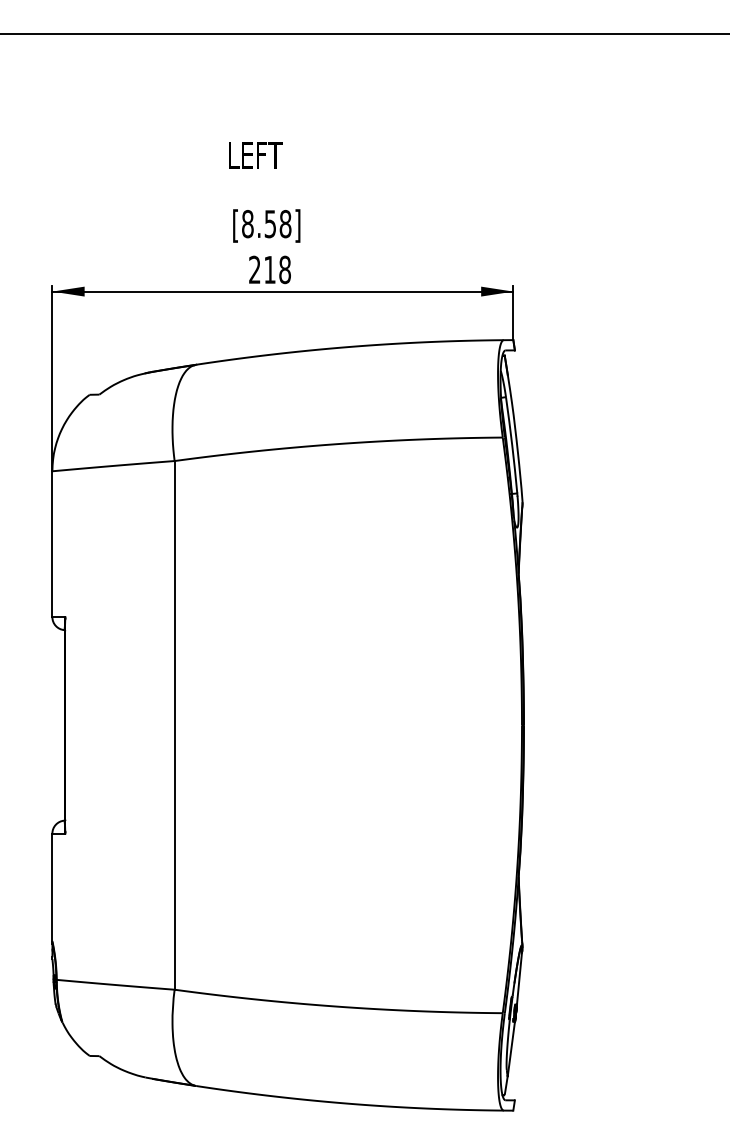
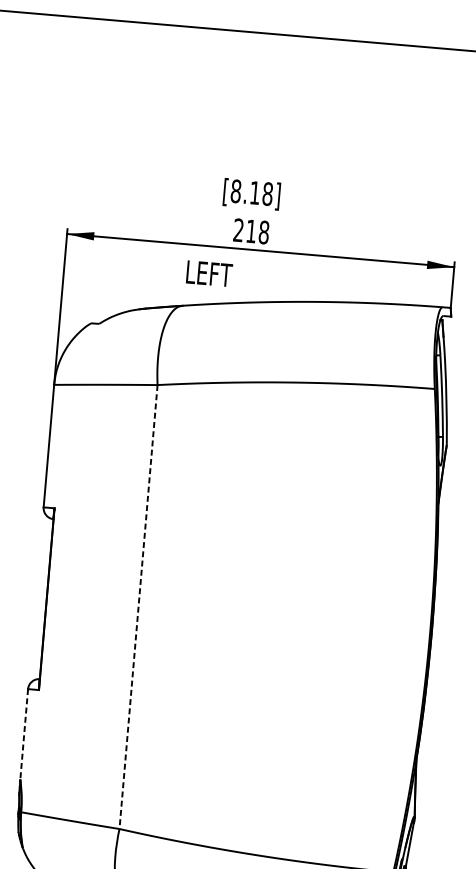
text: (255, 155) -> (209, 274), moved
text: (269, 224) -> (254, 193), [8.58] -> [8.18]
line: (174, 725) -> (138, 607), solid -> dashed
line: (52, 887) -> (24, 734), solid -> dashed

